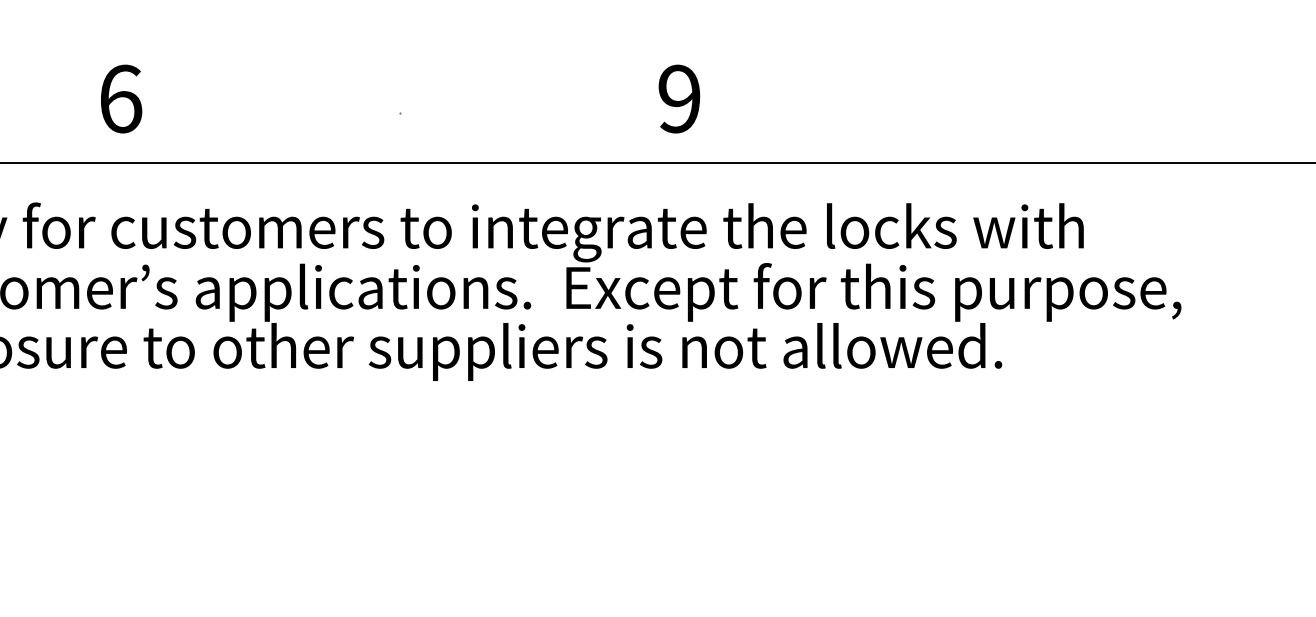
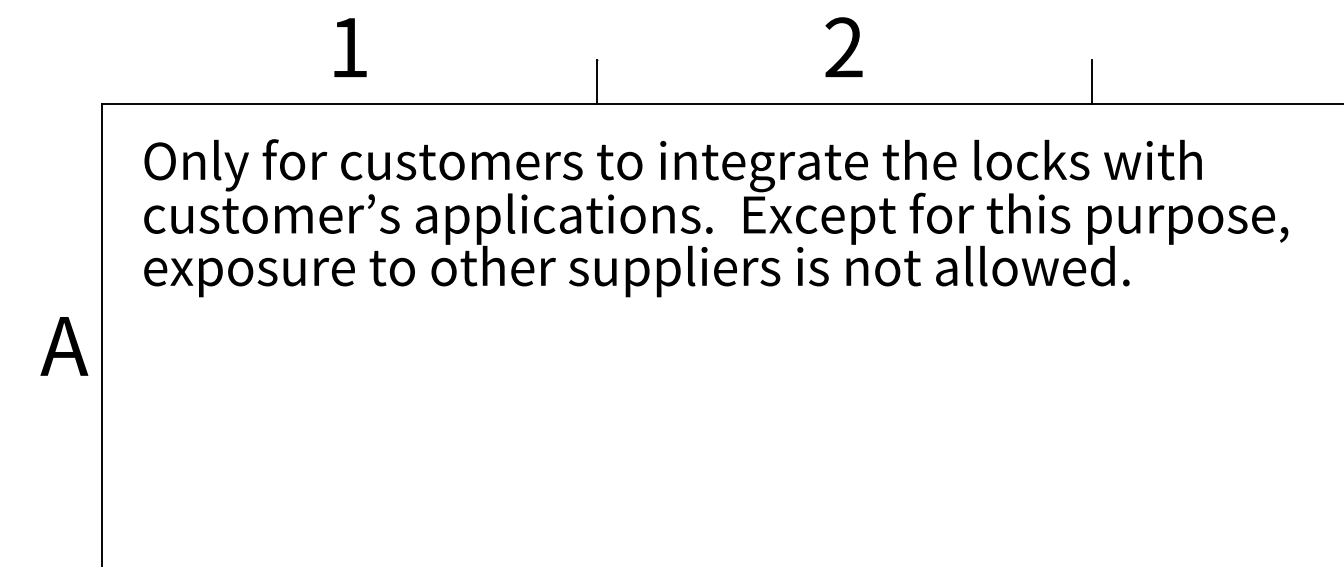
text: (120, 98) -> (349, 47), 6 -> 1
text: (678, 98) -> (843, 47), 9 -> 2
line: (399, 137) -> (596, 81), added
line: (959, 137) -> (1091, 81), added

